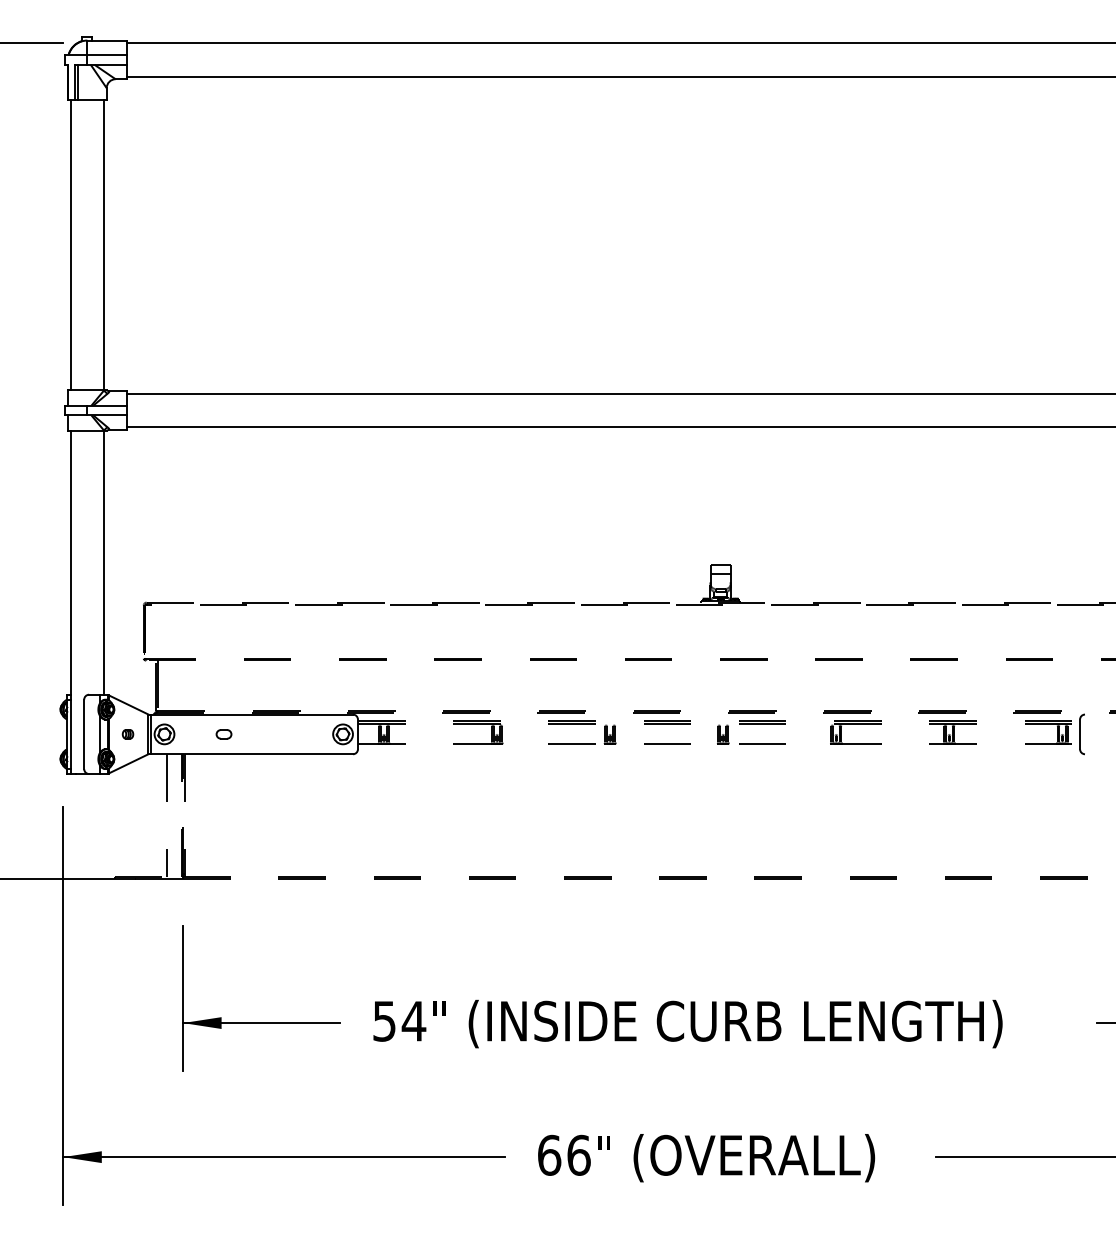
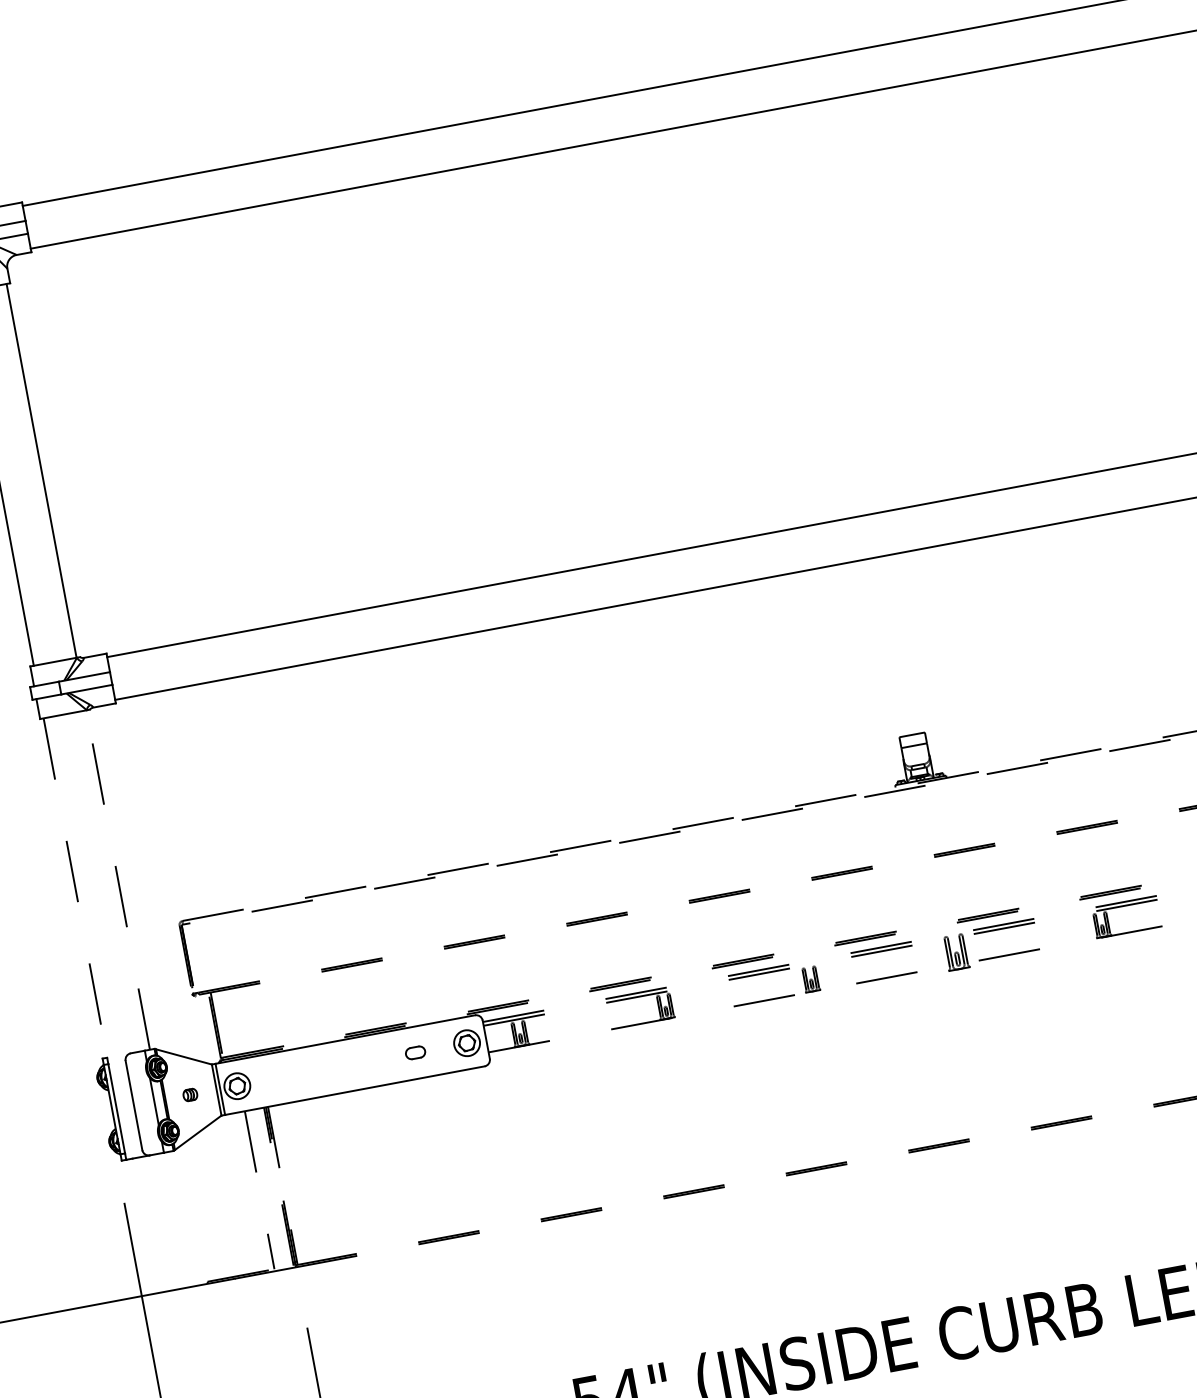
line: (104, 562) -> (118, 879), solid -> dashed
line: (70, 563) -> (75, 888), solid -> dashed
part: (223, 734) -> (414, 1053), moved
part: (723, 734) -> (956, 951), size x1.4

